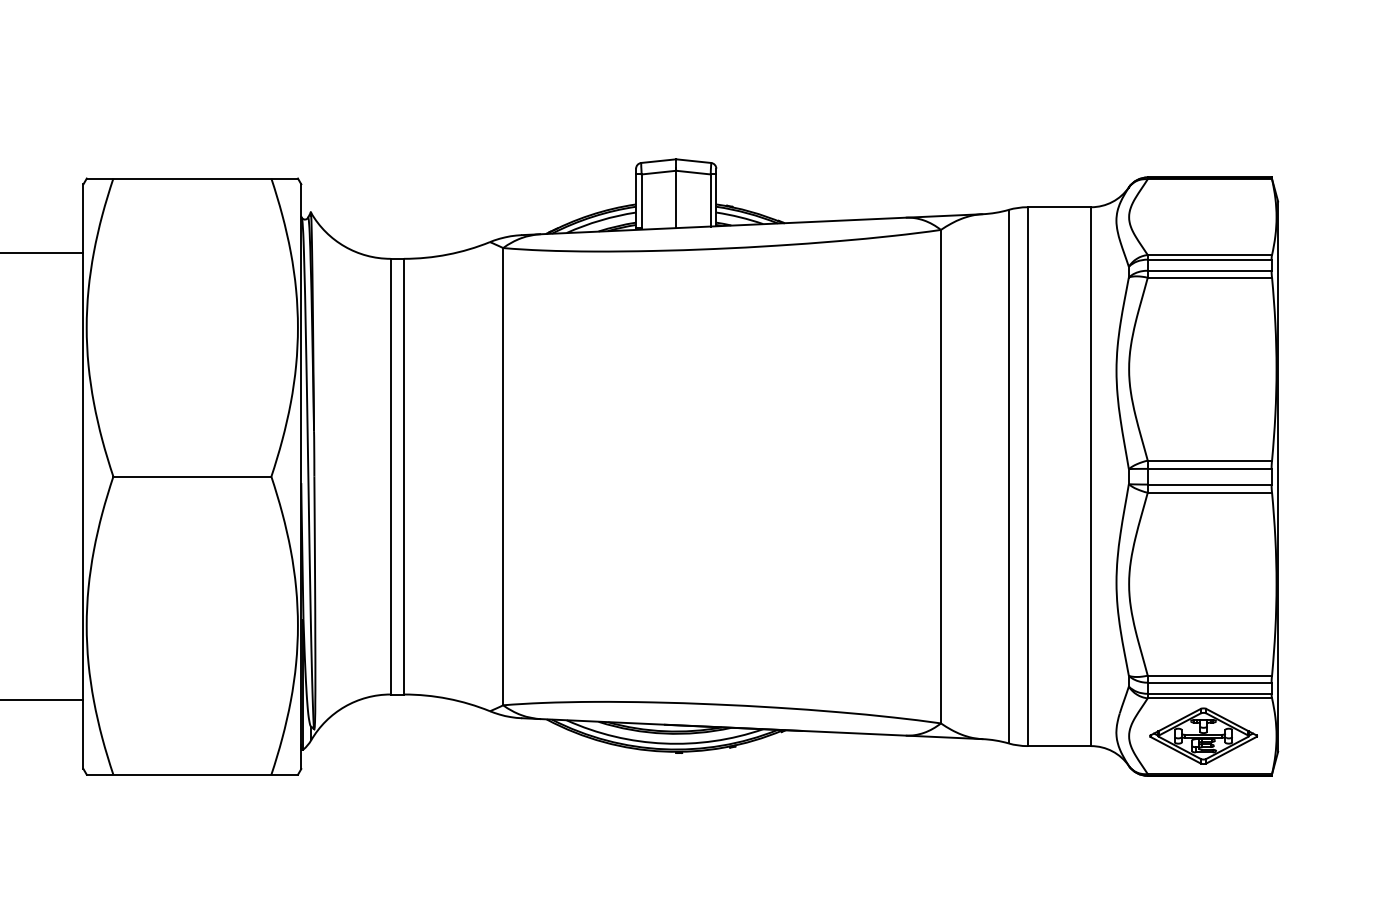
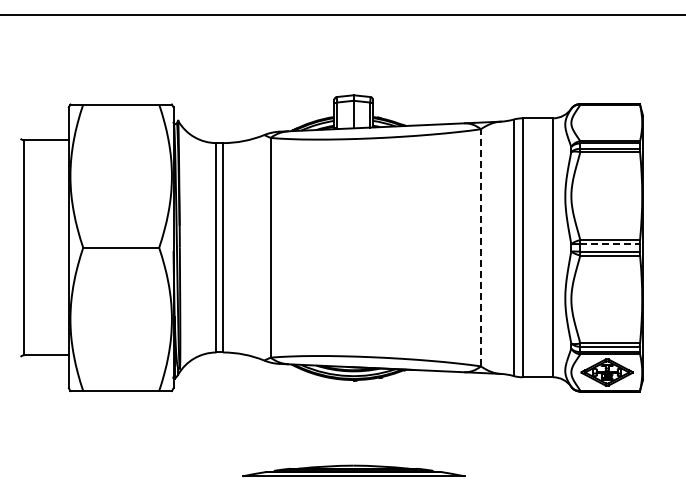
line: (1210, 469) -> (610, 244), solid -> dashed
line: (940, 476) -> (480, 247), solid -> dashed

